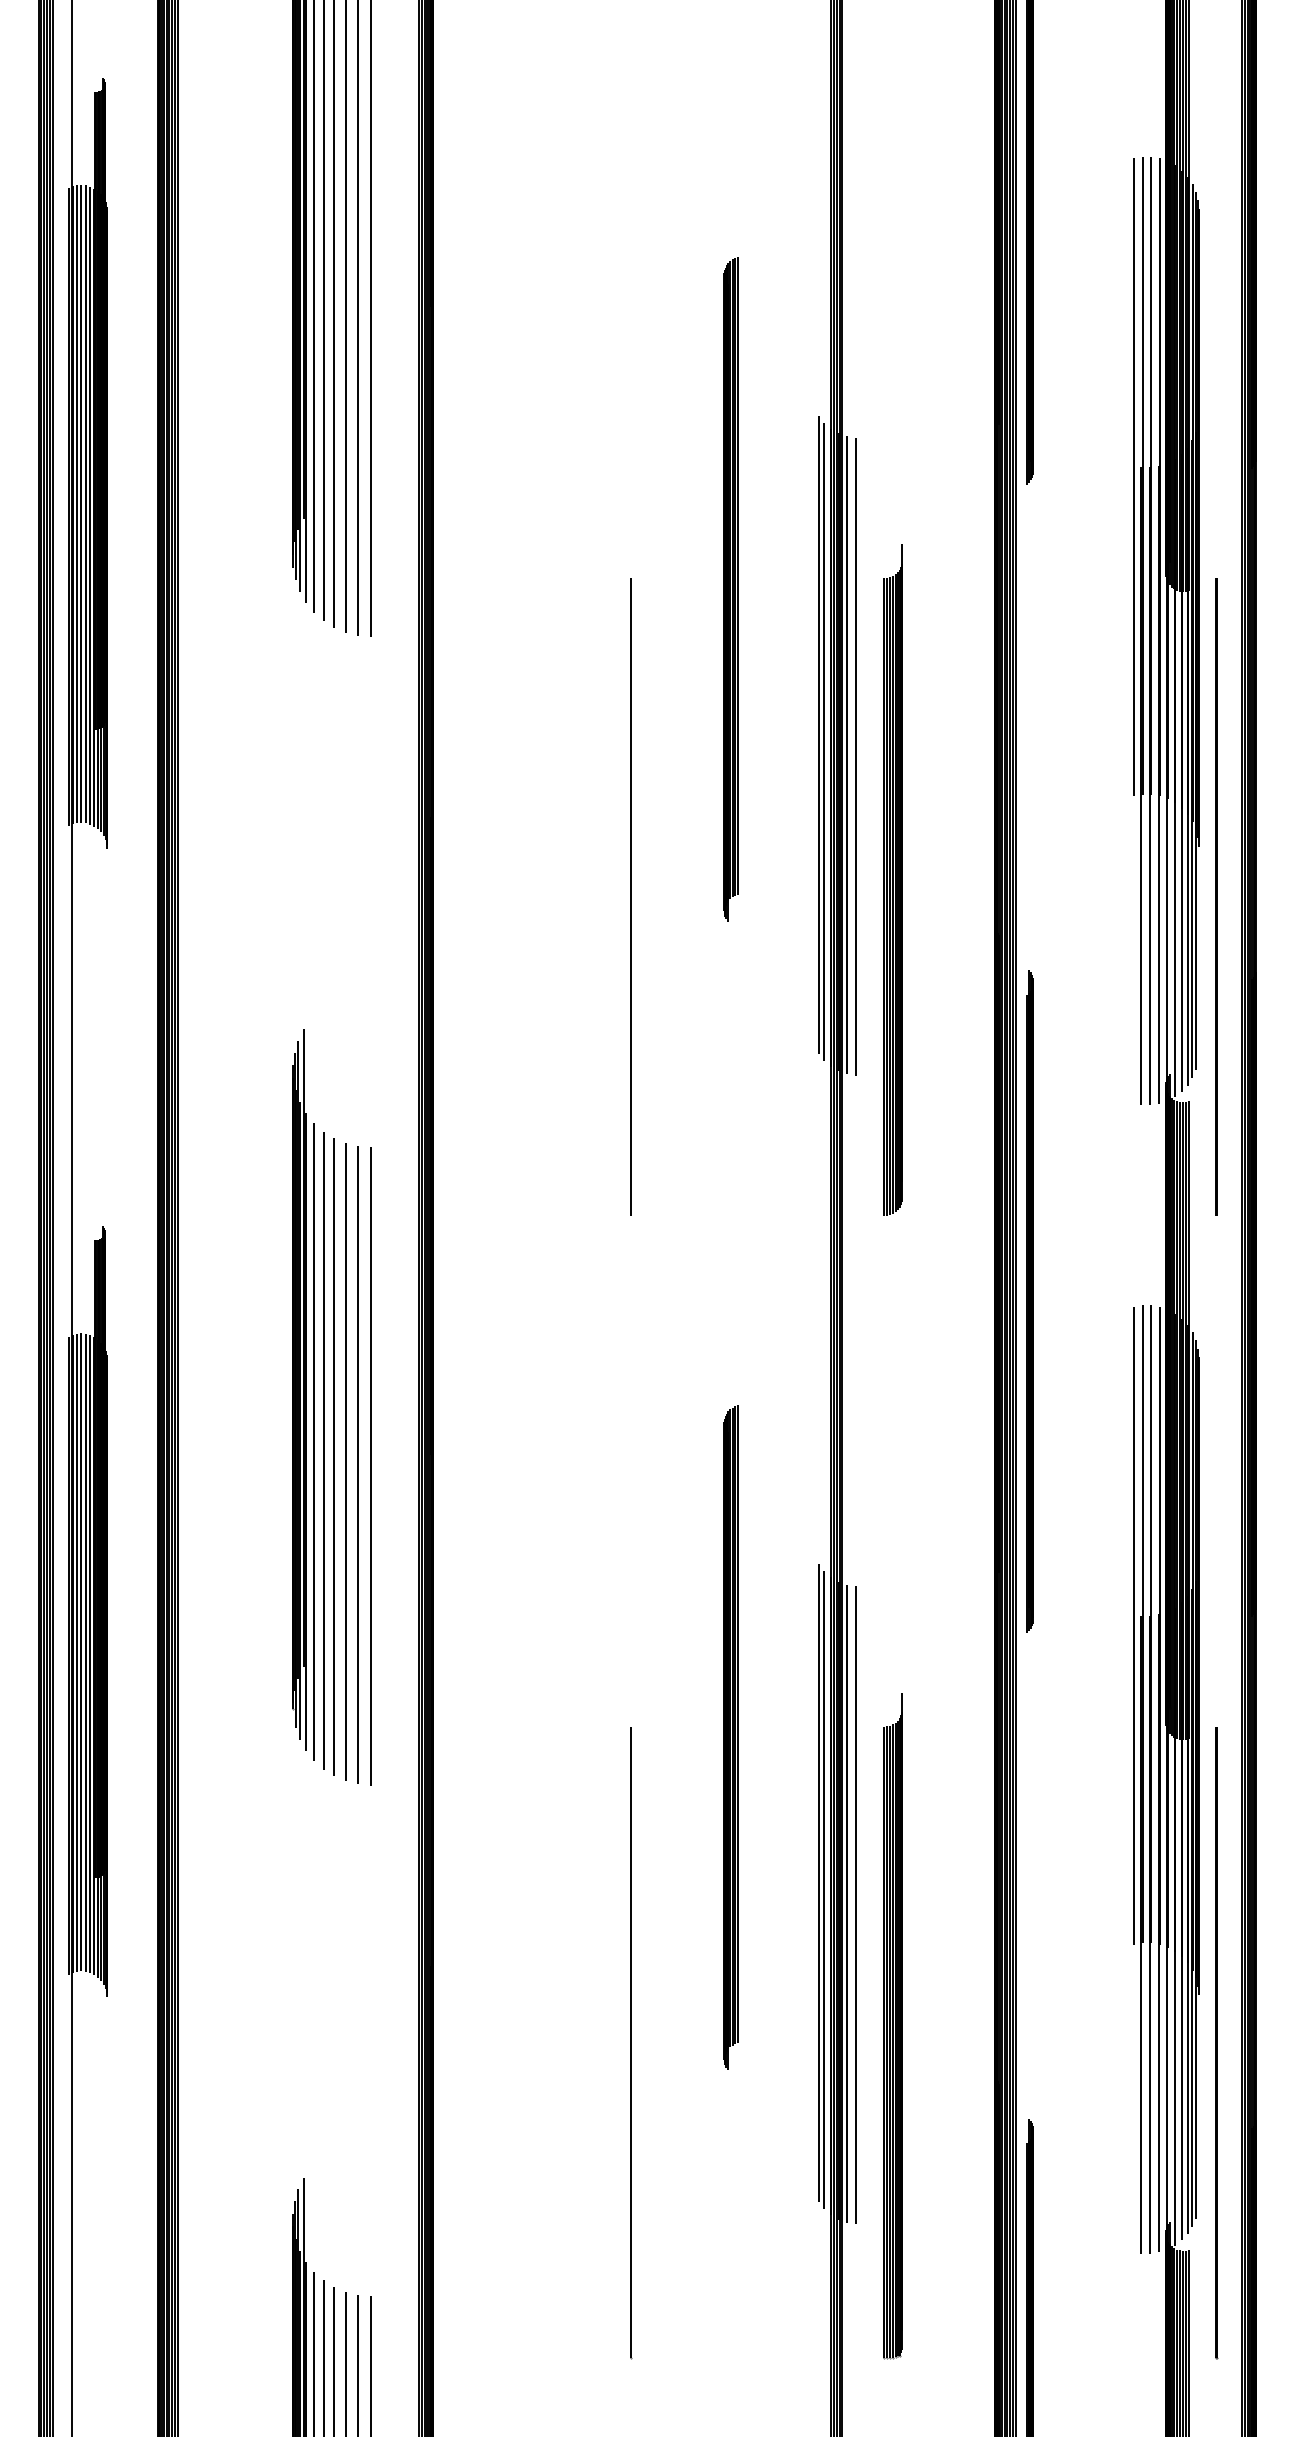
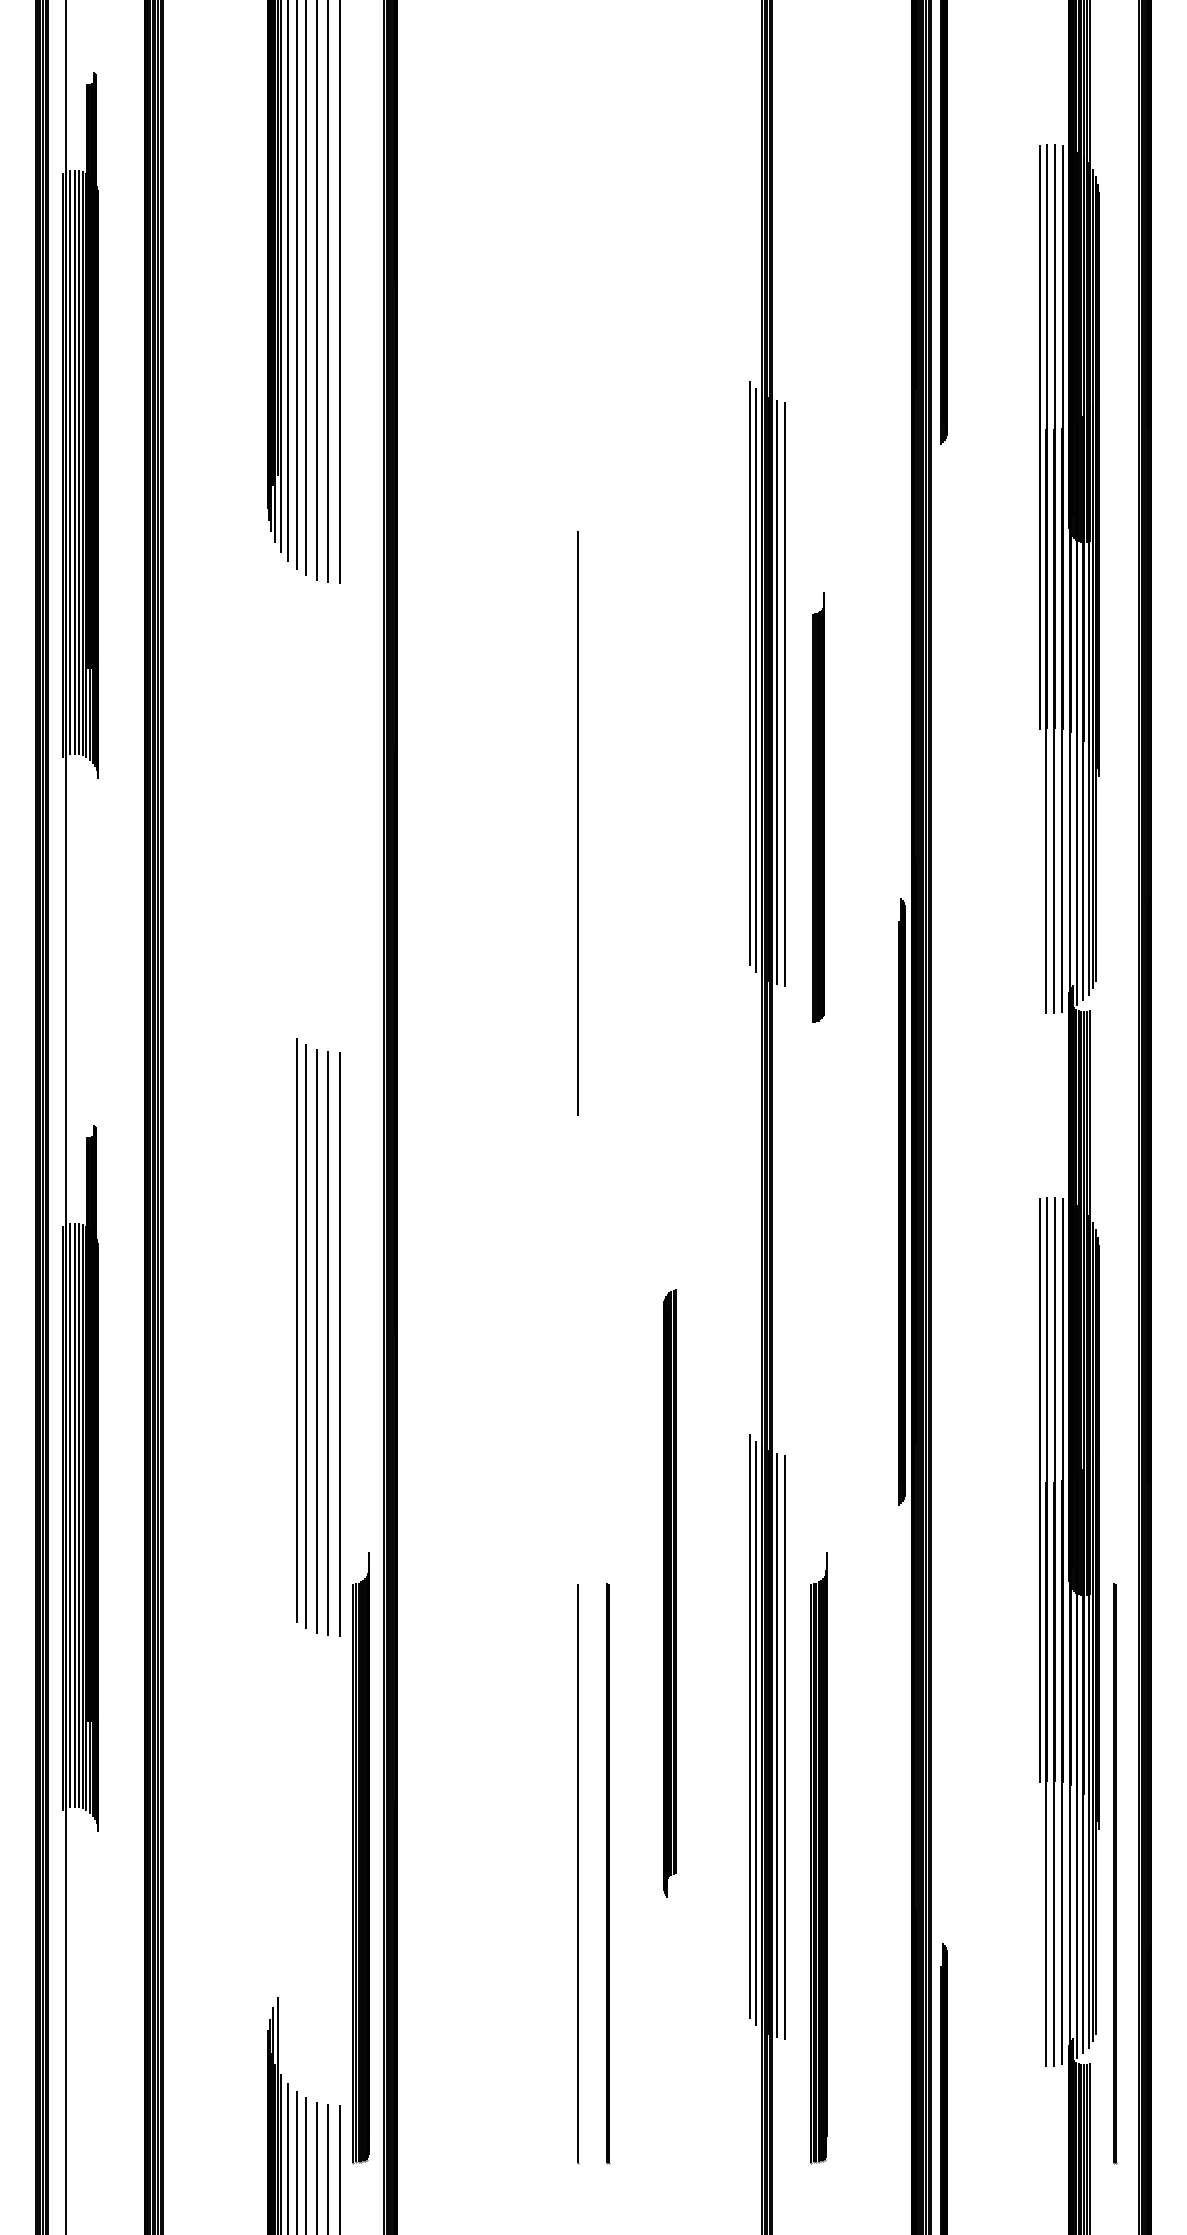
part: (730, 589) -> (669, 540), removed
part: (892, 879) -> (818, 806), size x0.7
line: (1216, 896) -> (1115, 822), removed
part: (1029, 1301) -> (901, 1201), moved
part: (303, 1394) -> (278, 1278), removed
part: (393, 2026) -> (360, 1858), added
line: (663, 2043) -> (608, 1873), added

